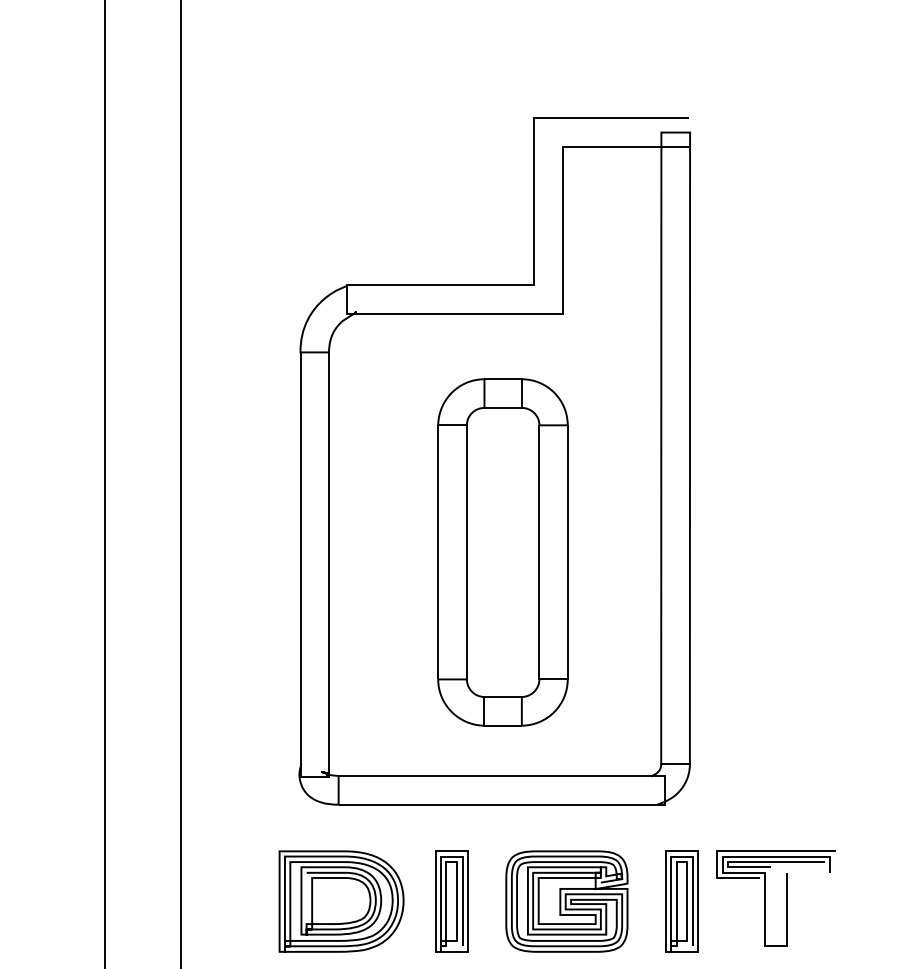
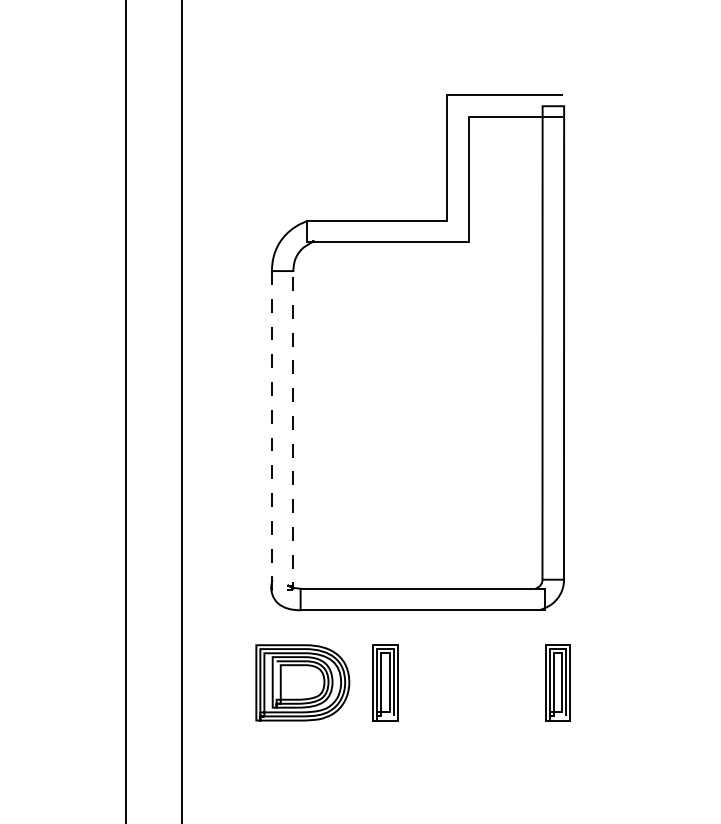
part: (502, 551) -> (423, 420), removed
line: (314, 777) -> (282, 589), solid -> dashed
part: (766, 898) -> (621, 680), removed
part: (566, 901) -> (471, 682), removed

